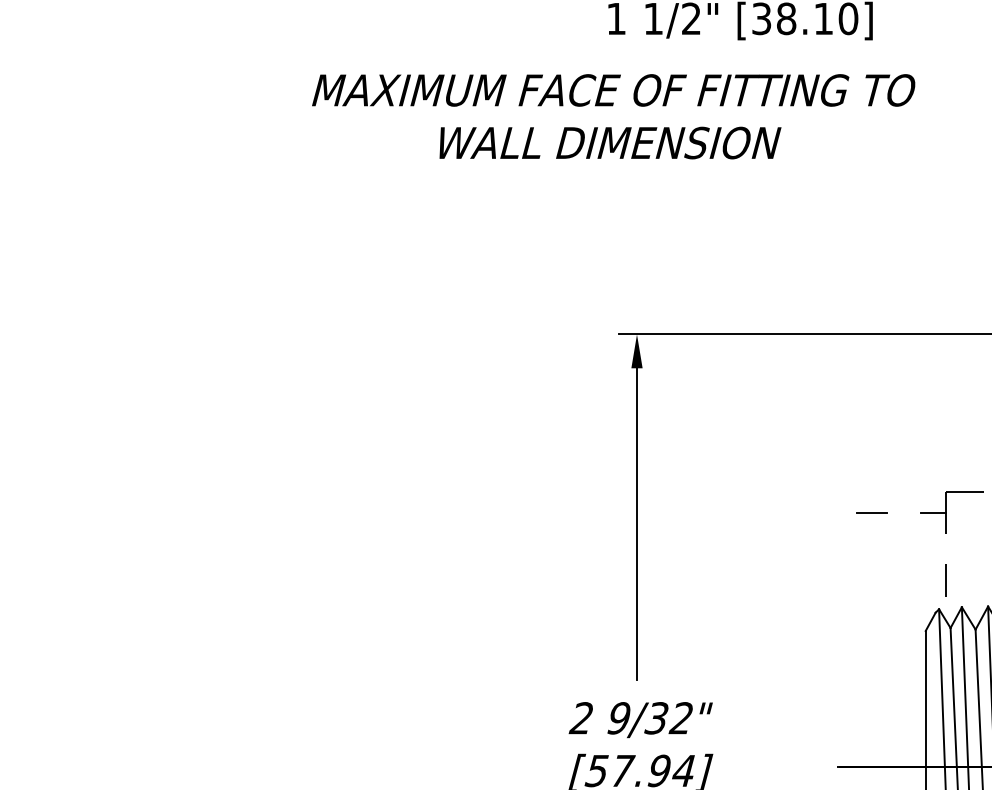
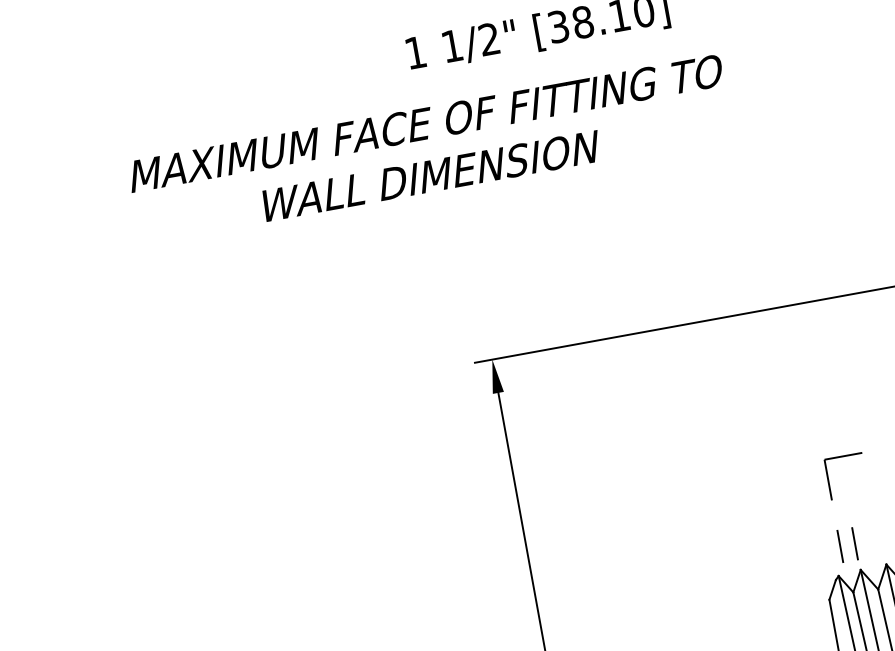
line: (872, 512) -> (755, 492), removed
line: (932, 512) -> (814, 481), removed
line: (960, 580) -> (854, 543), added

